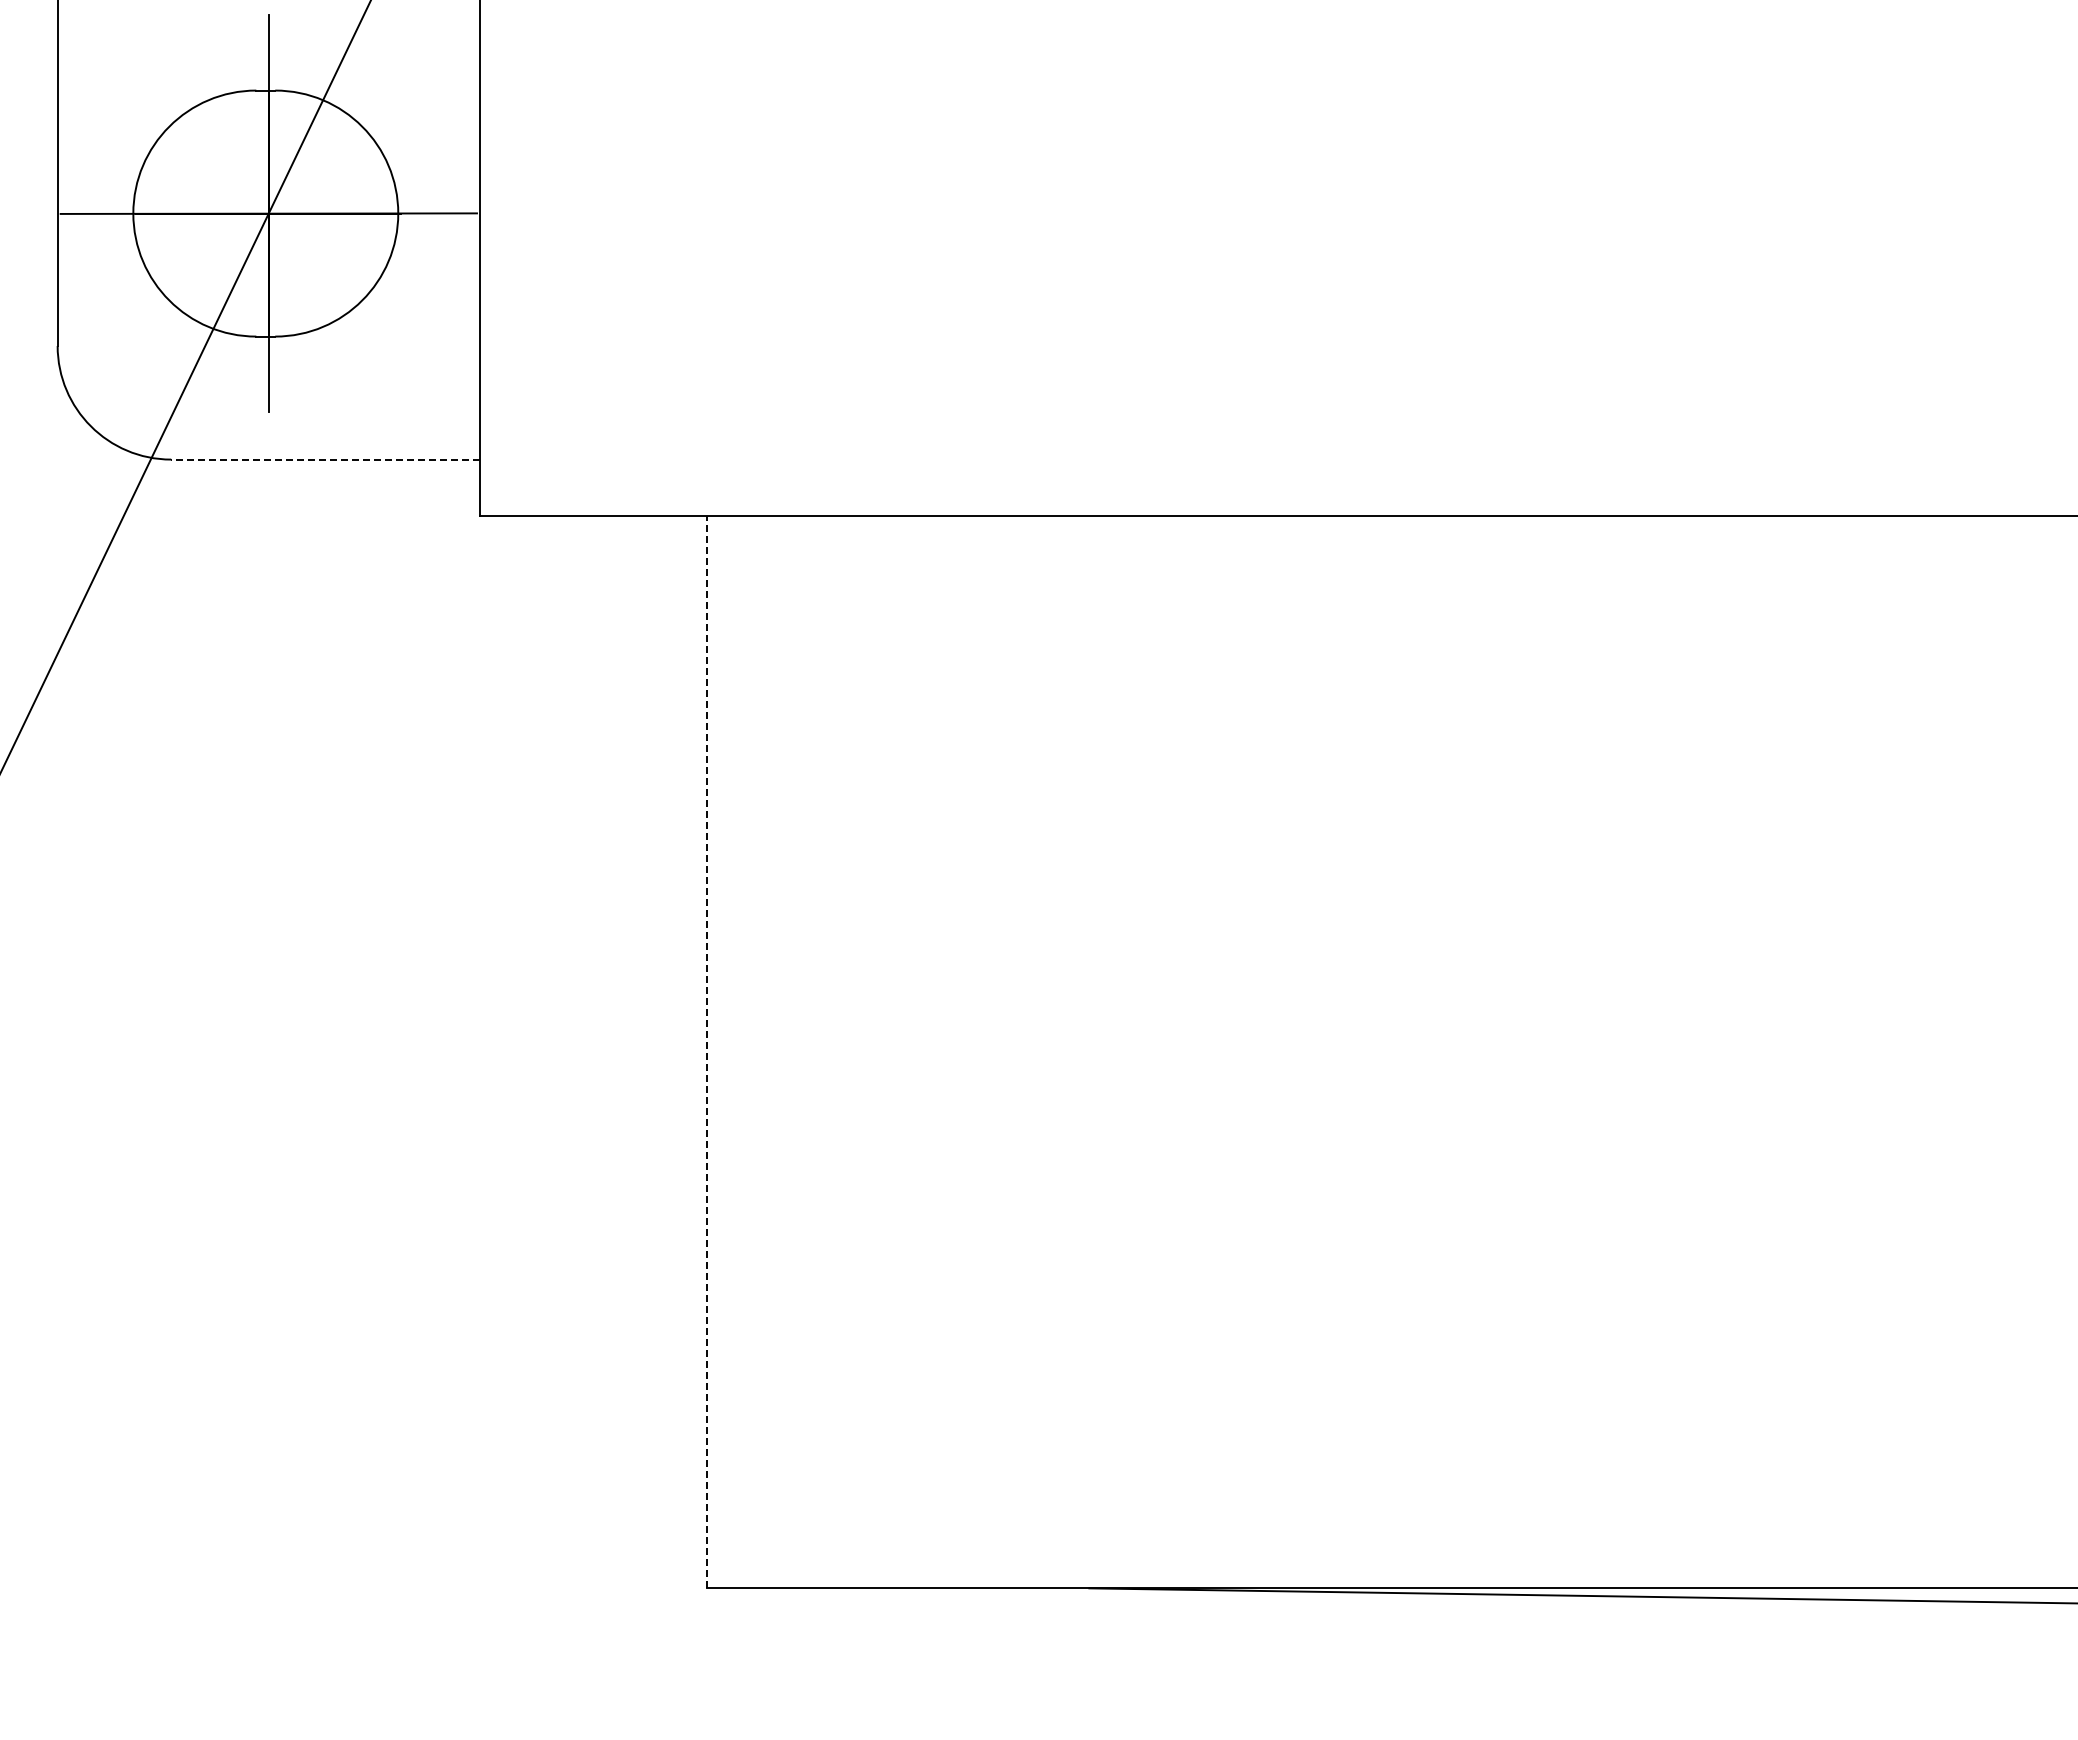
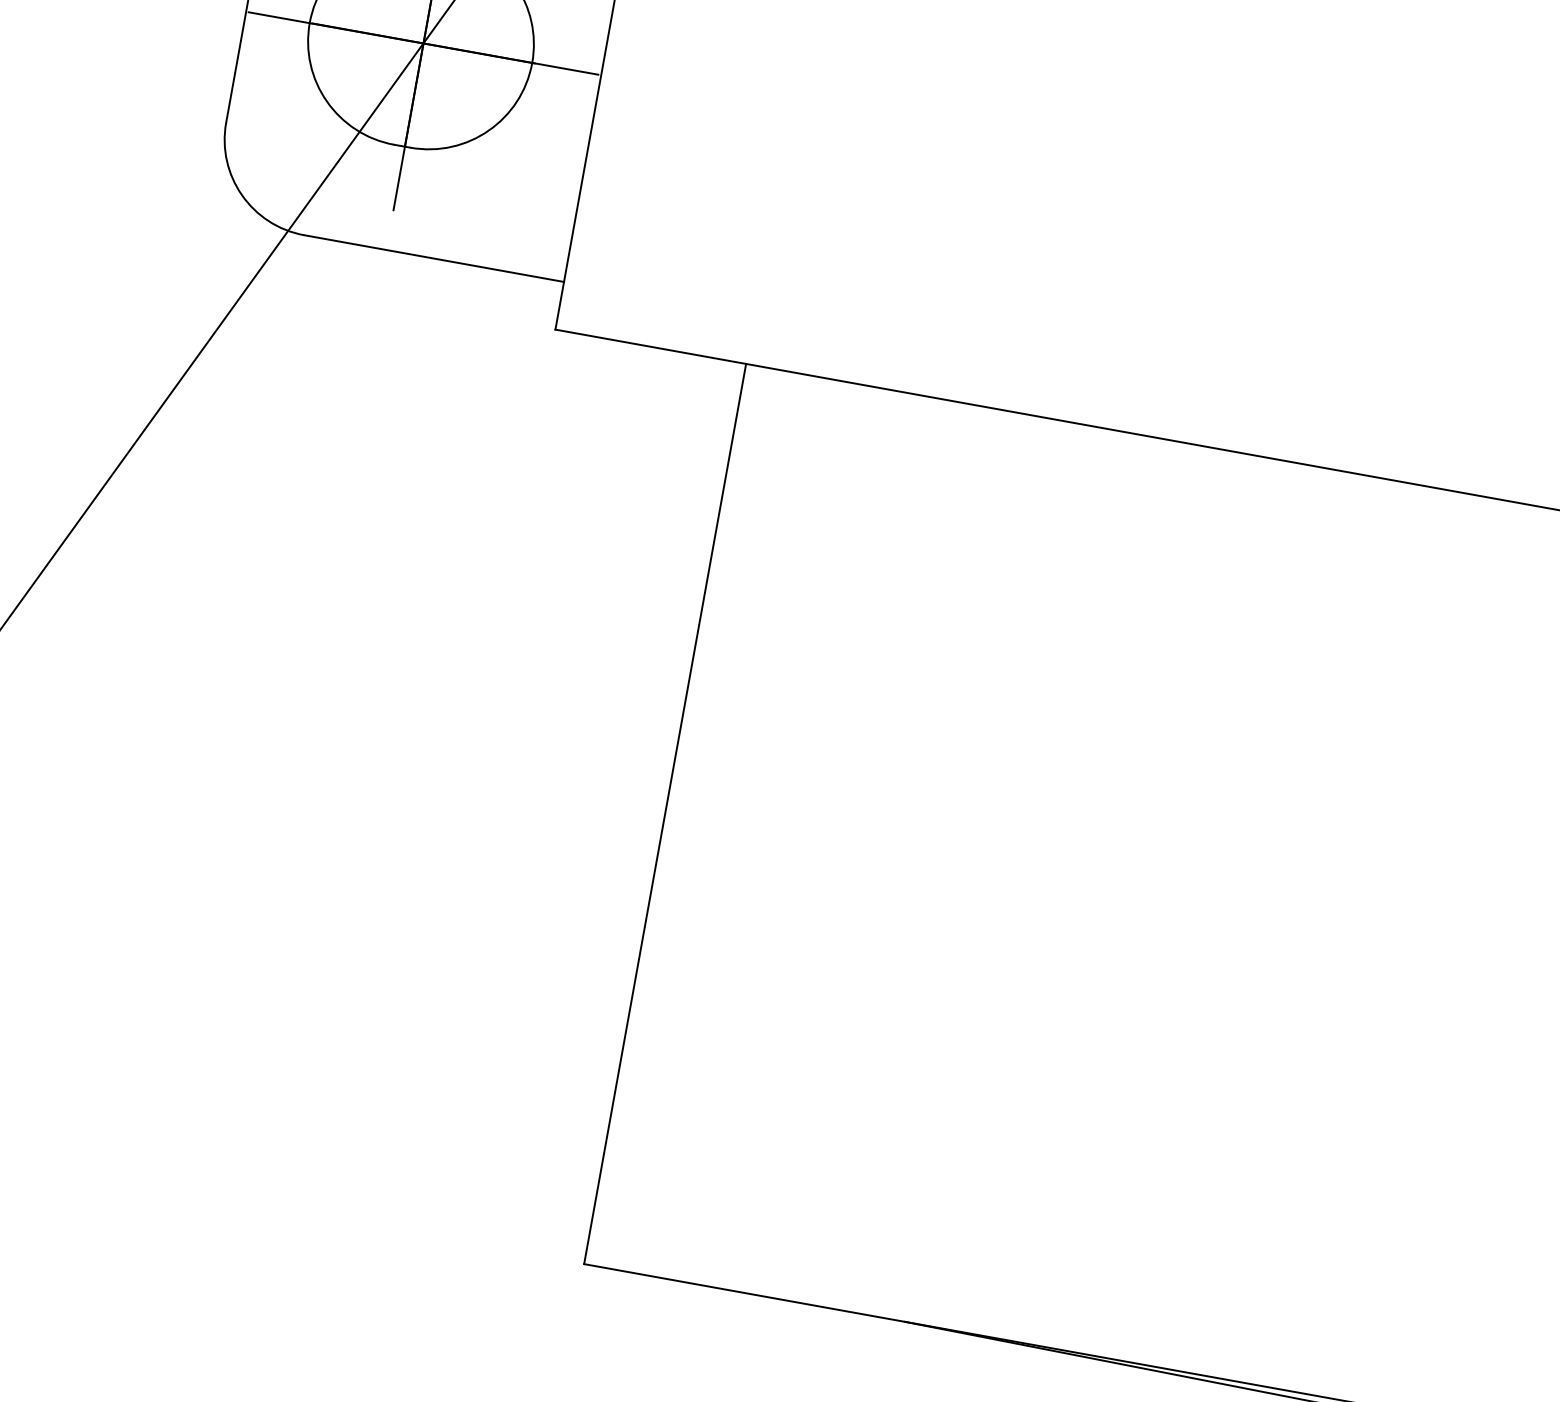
line: (325, 459) -> (433, 258), dashed -> solid
line: (707, 1052) -> (665, 814), dashed -> solid

